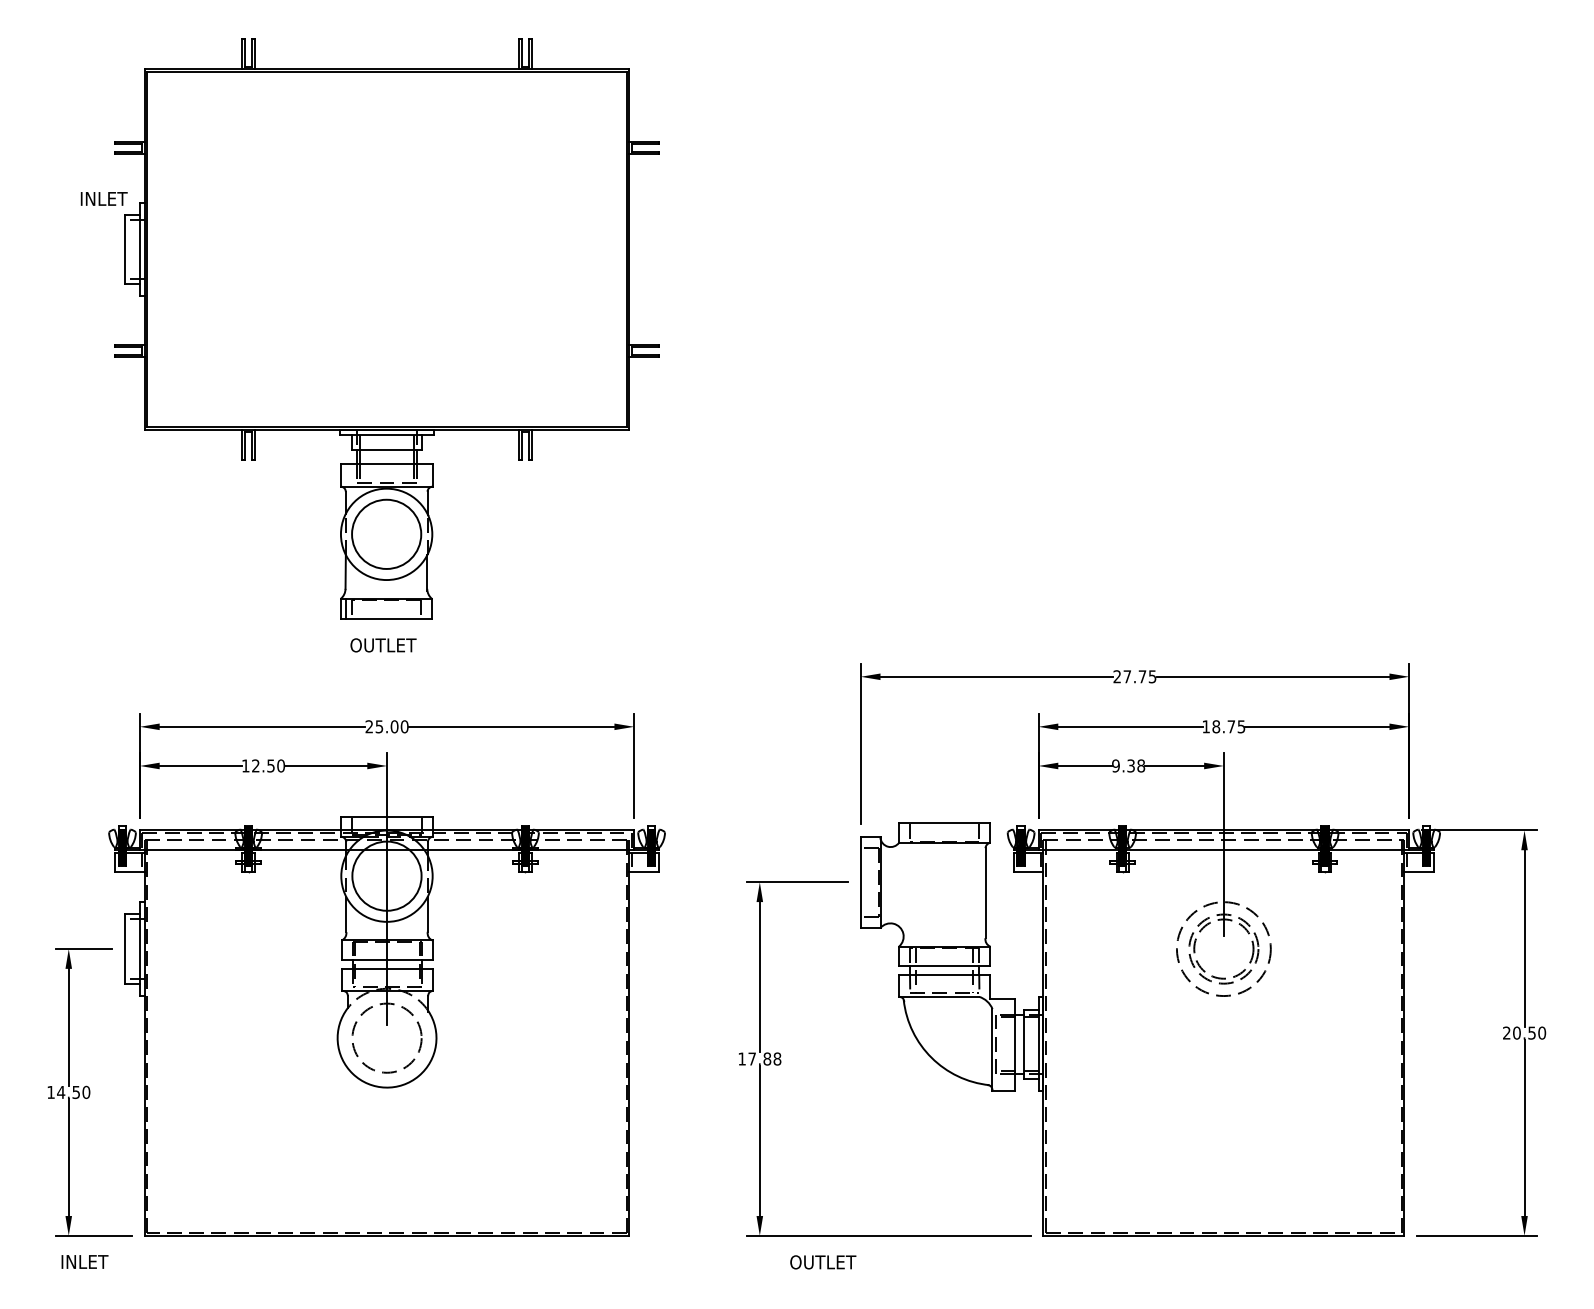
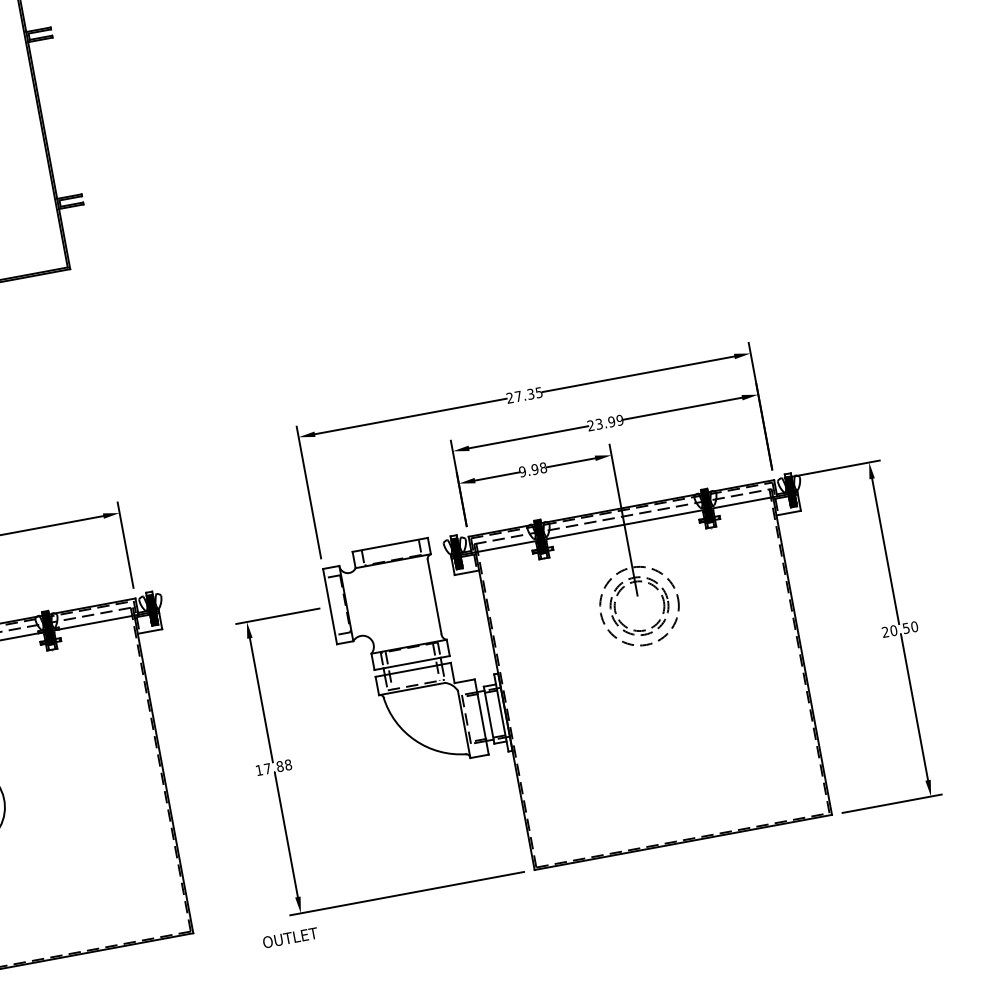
text: (1142, 676) -> (530, 393), 27.75 -> 27.35
text: (1223, 726) -> (605, 422), 18.75 -> 23.99
text: (1130, 765) -> (534, 469), 9.38 -> 9.98
text: (823, 1262) -> (290, 937), moved

